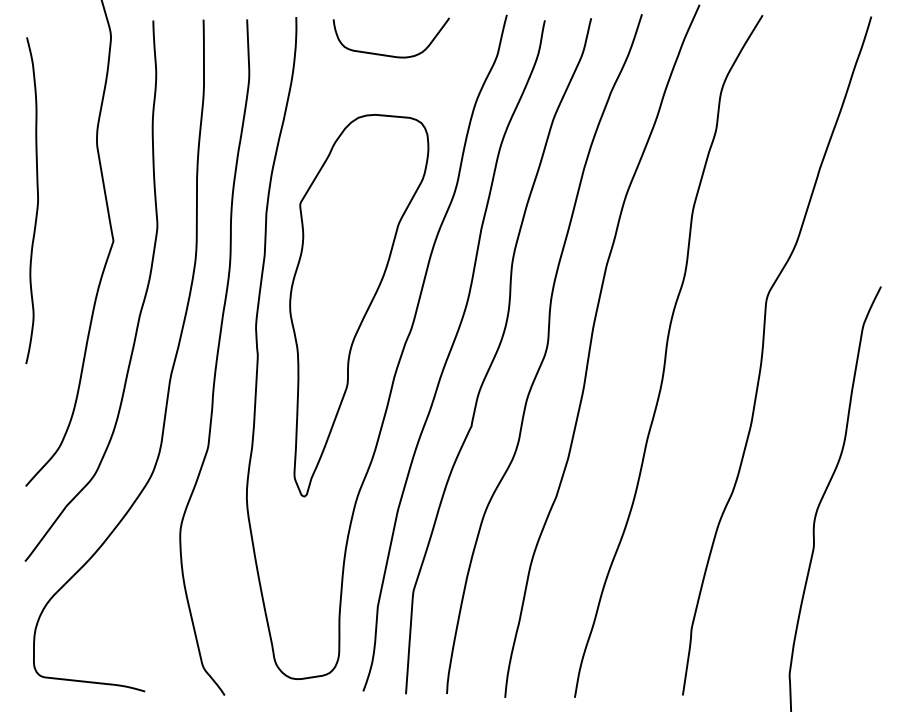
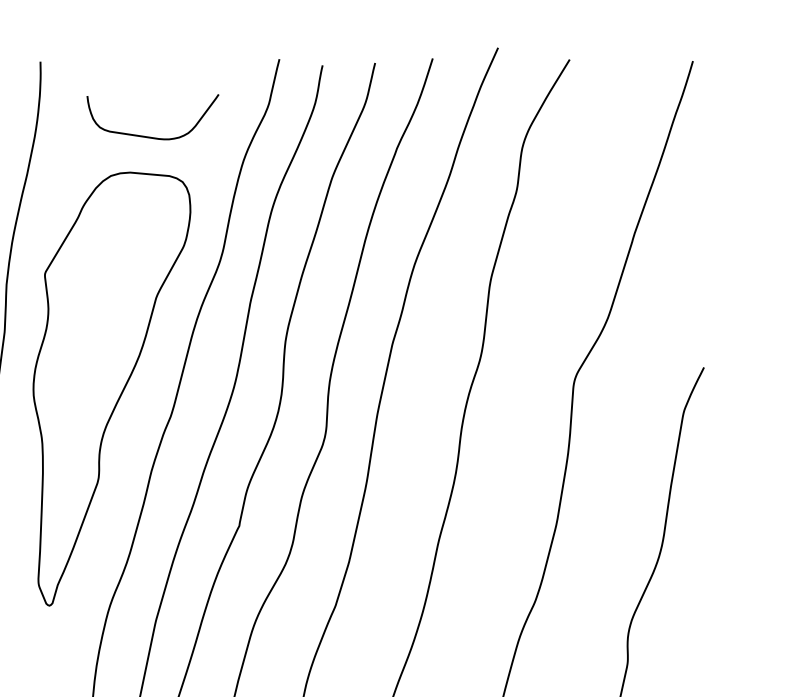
curve: (387, 54) -> (148, 135), moved

